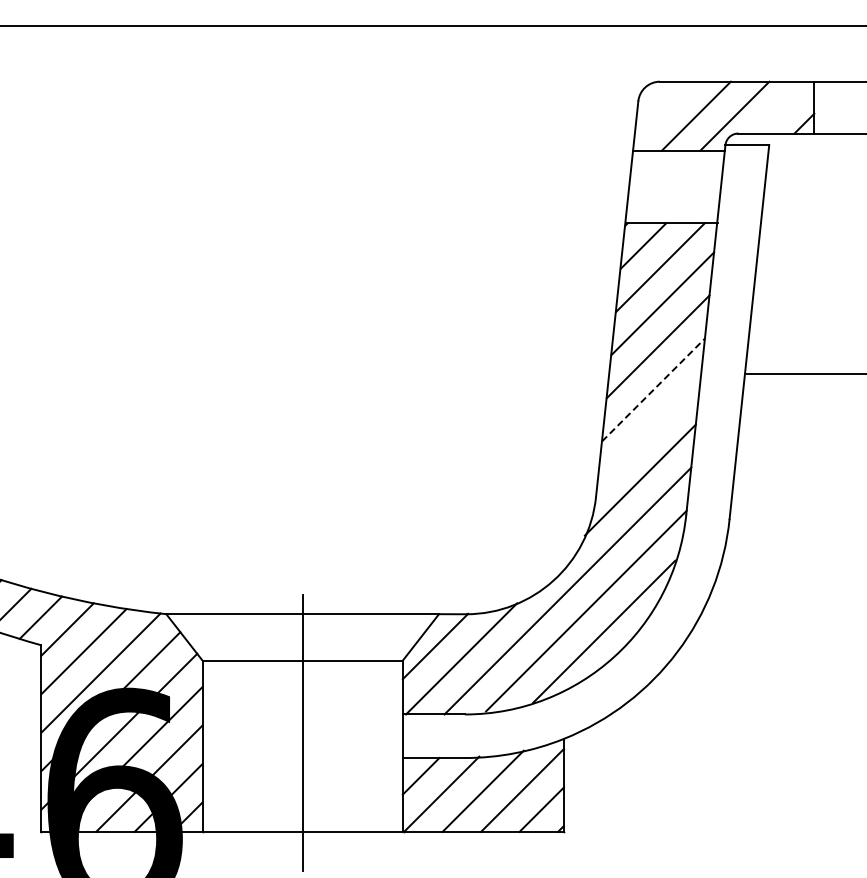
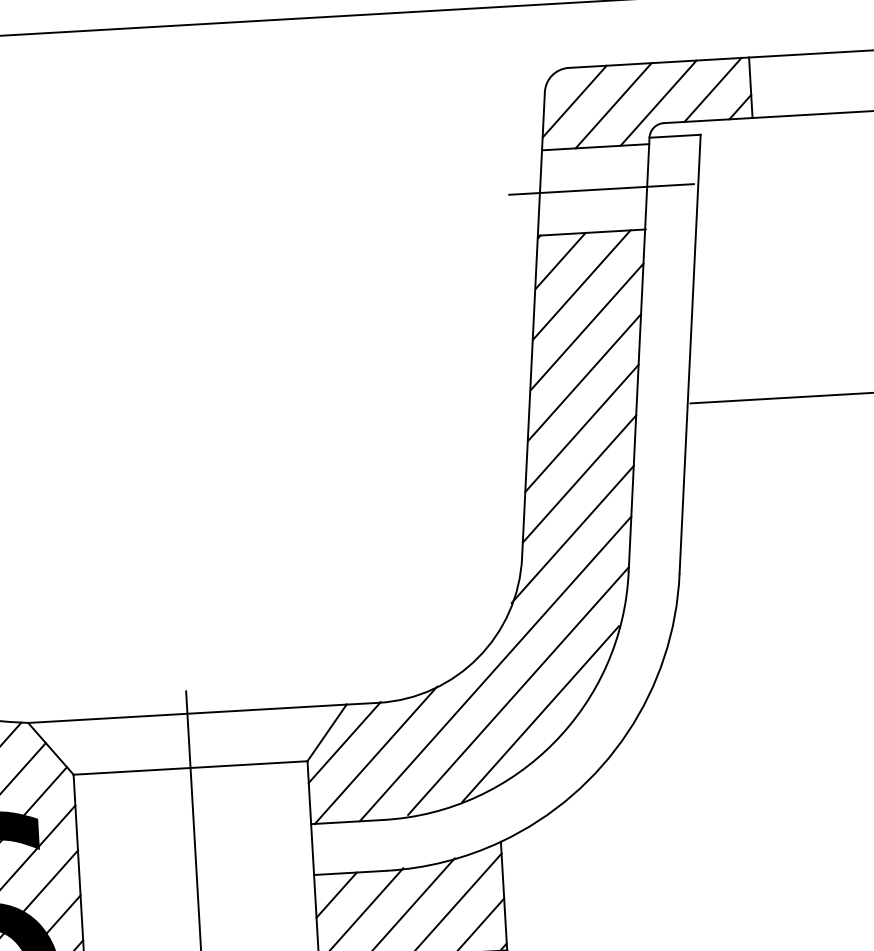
line: (781, 107) -> (712, 89), added
line: (663, 110) -> (574, 101), added
line: (681, 187) -> (601, 190), added
line: (653, 390) -> (582, 428), dashed -> solid
line: (648, 432) -> (579, 478), added

